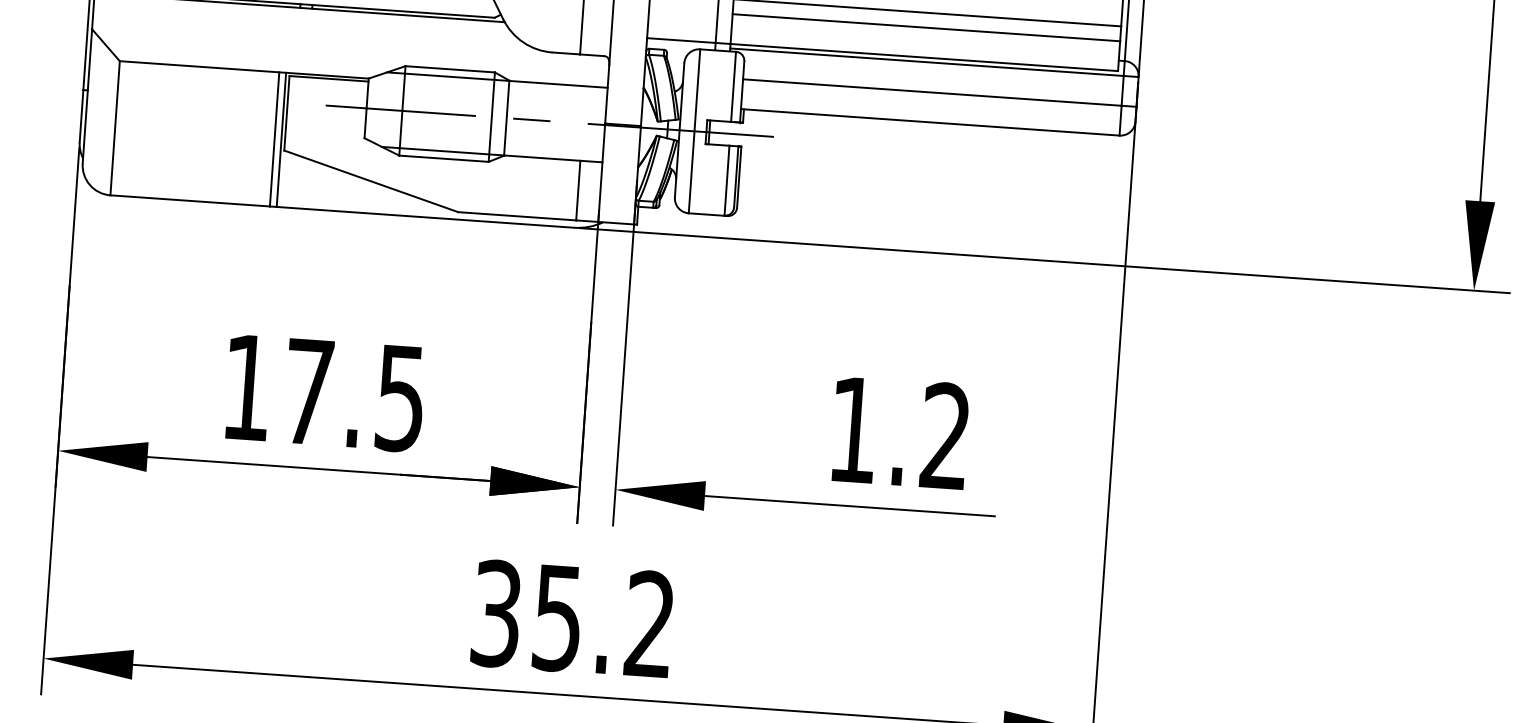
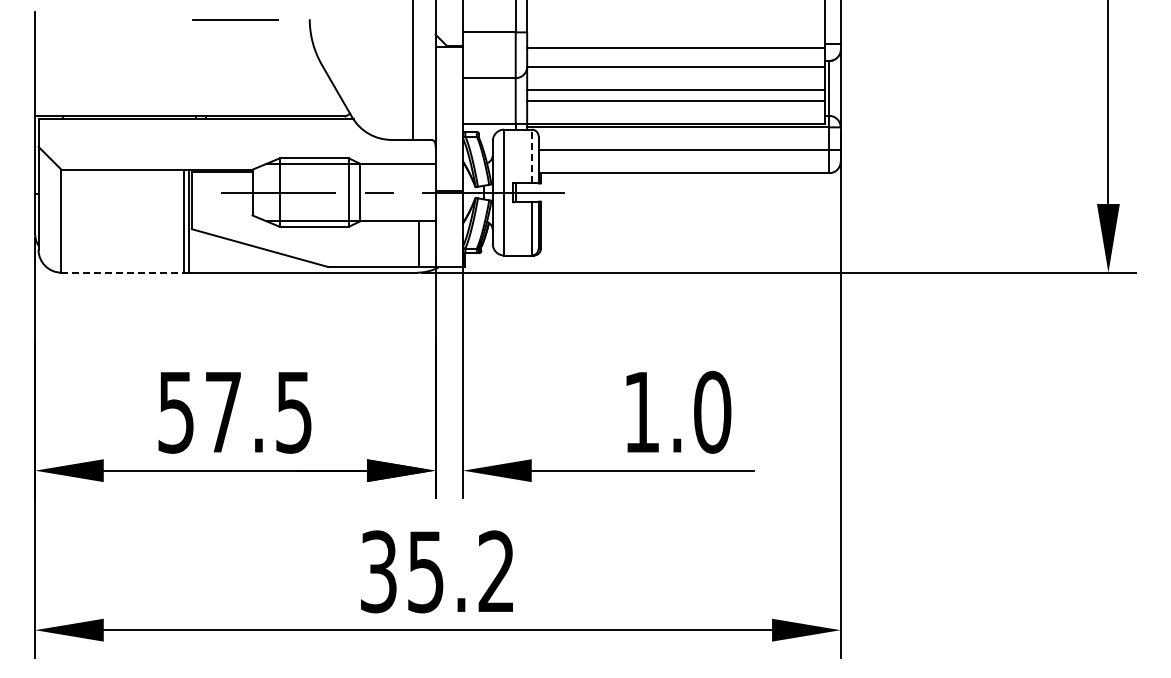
line: (733, 86) -> (531, 156), solid -> dashed
line: (191, 200) -> (123, 272), solid -> dashed
text: (246, 387) -> (175, 412), 17.5 -> 57.5
text: (945, 435) -> (712, 411), 1.2 -> 1.0

